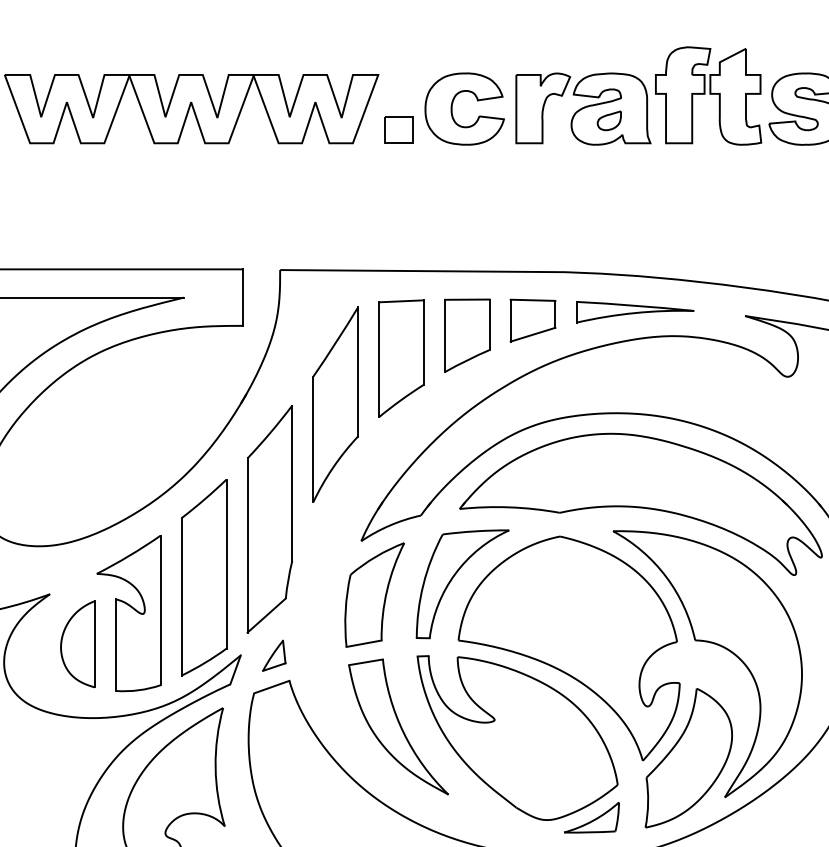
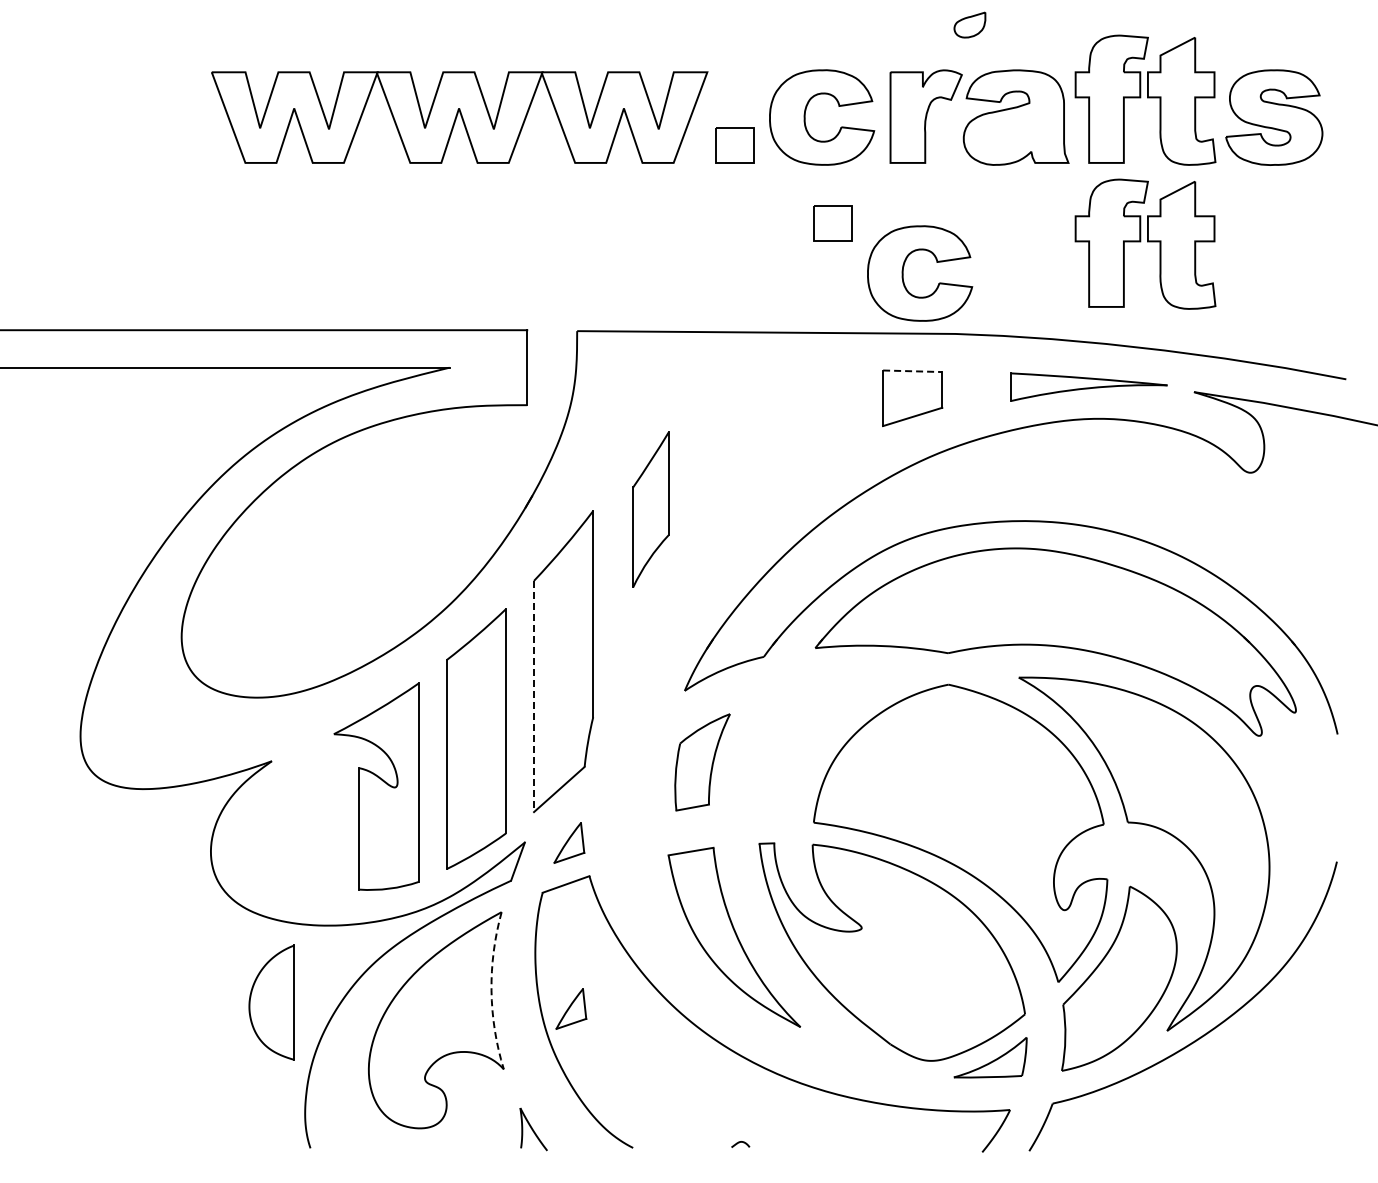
part: (609, 120) -> (969, 24), moved
part: (472, 188) -> (832, 223), added
part: (708, 204) -> (1145, 243), added
part: (526, 226) -> (903, 273), added
line: (532, 300) -> (912, 371), solid -> dashed
part: (634, 311) -> (1088, 386), moved
part: (467, 335) -> (825, 418), removed
part: (401, 358) -> (737, 448), removed
part: (335, 404) -> (650, 509), size x0.6
line: (248, 545) -> (534, 696), solid -> dashed
part: (453, 578) -> (806, 740), removed
part: (374, 595) -> (702, 762), size x0.7
part: (77, 644) -> (271, 1002), moved
arc: (215, 767) -> (491, 990), solid -> dashed
part: (275, 780) -> (571, 1008), added

